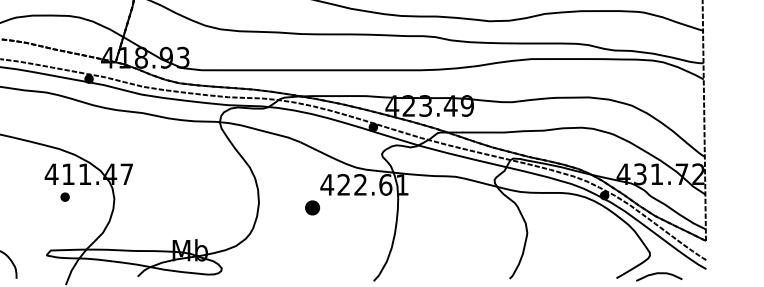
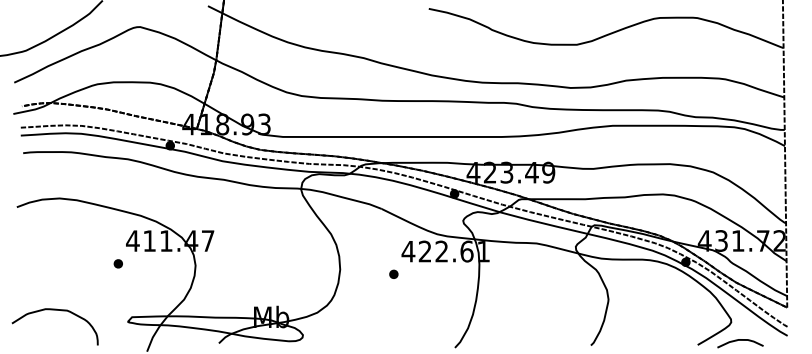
part: (64, 196) -> (117, 263), moved
part: (312, 206) -> (393, 273), size x0.62

